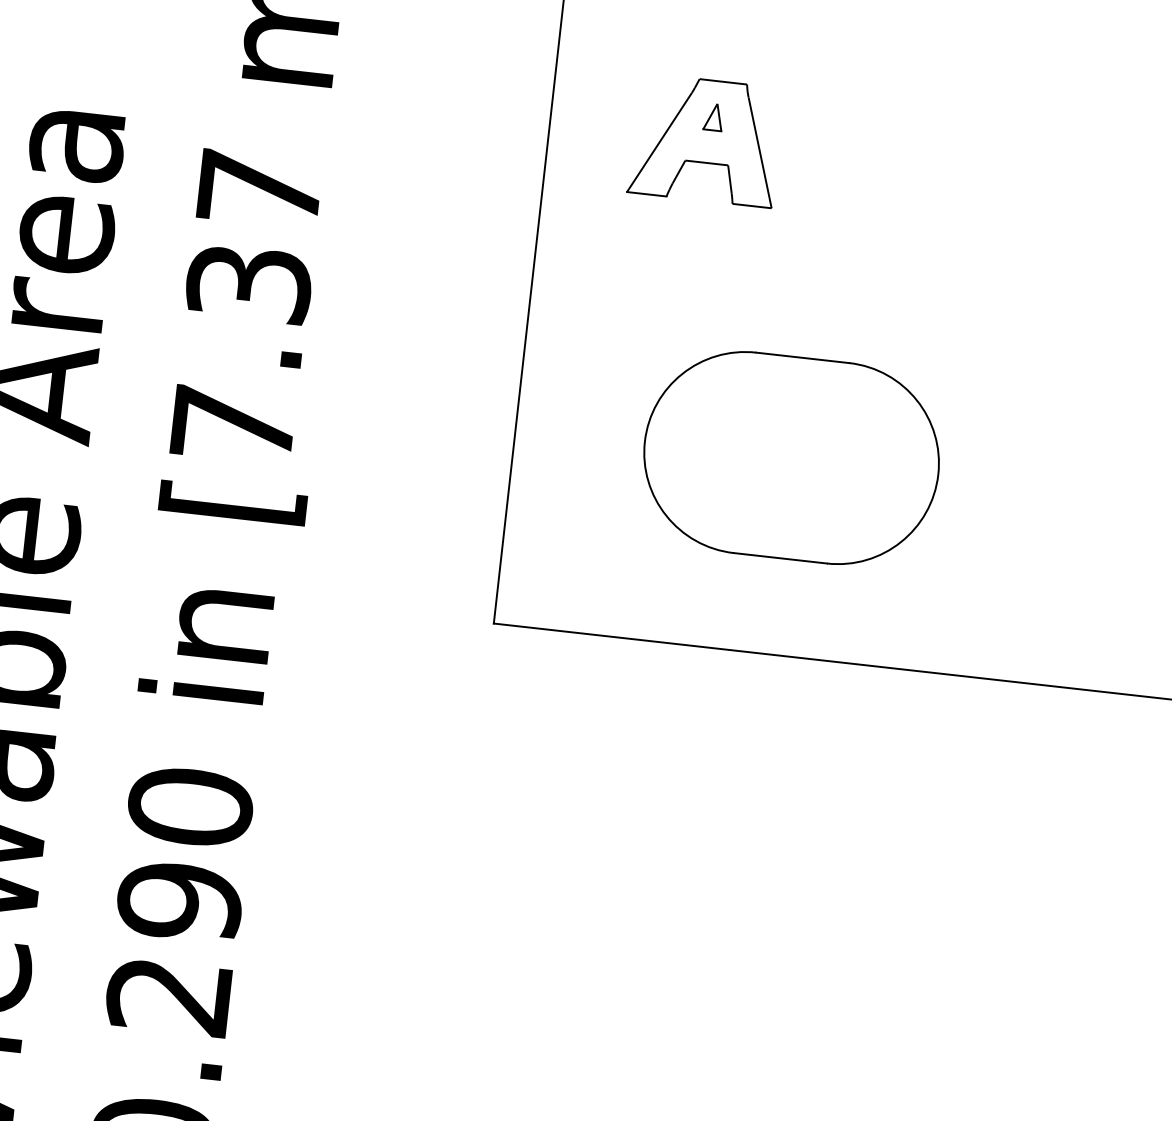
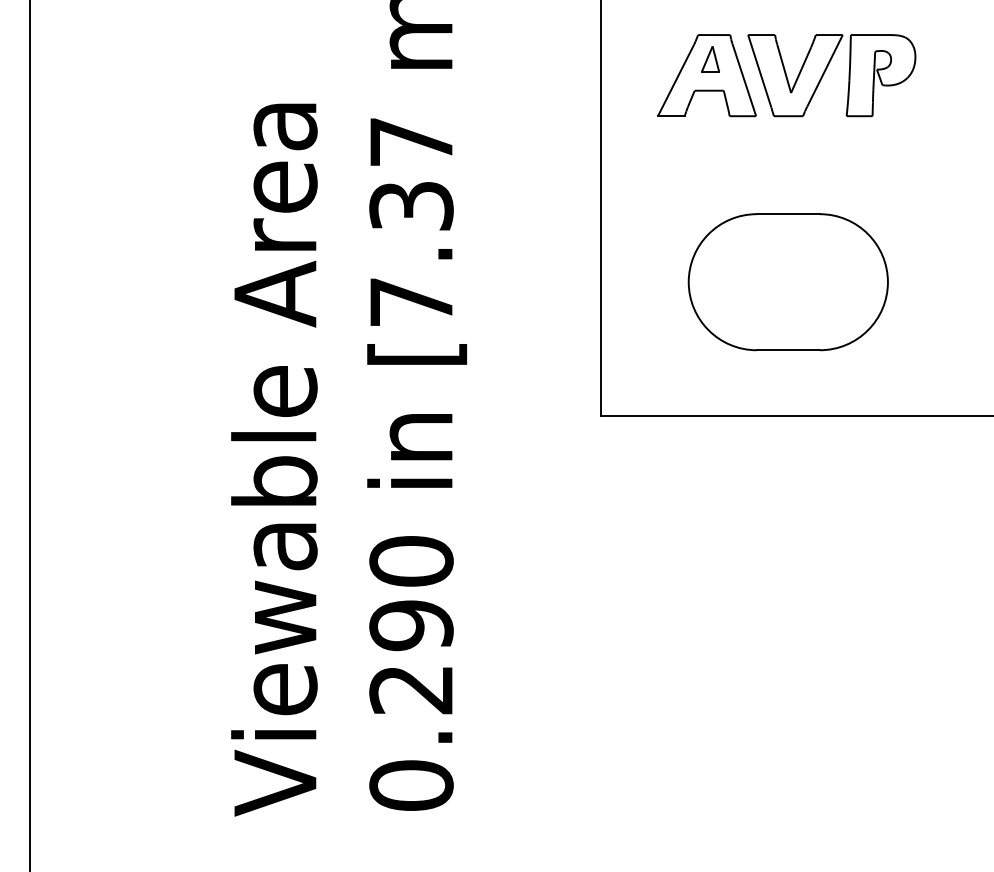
part: (713, 117) -> (710, 59), size x1.43
part: (881, 155) -> (825, 72), added

